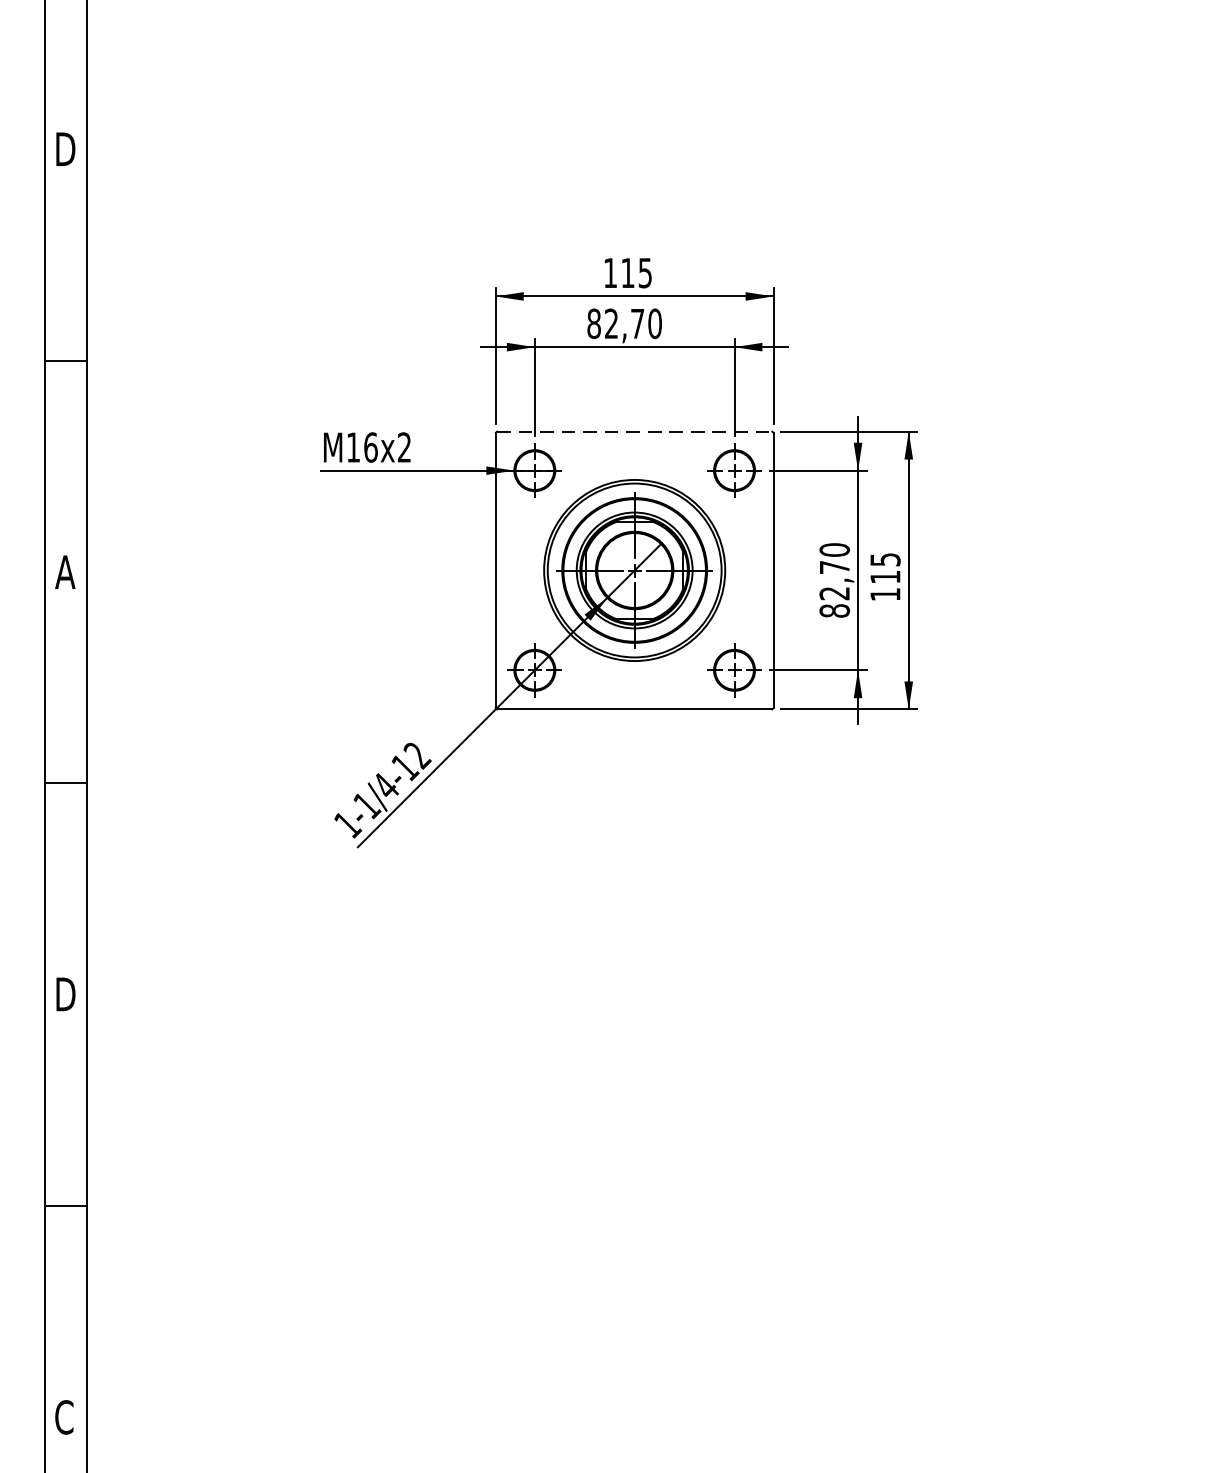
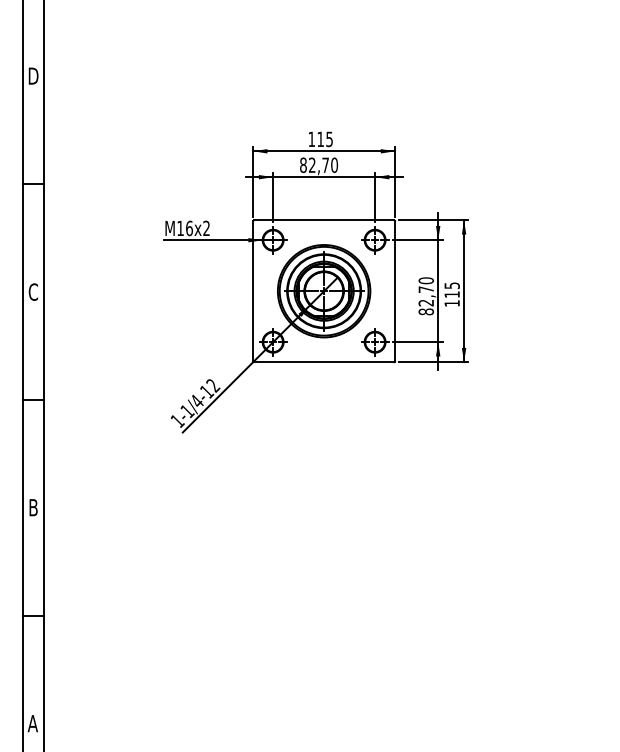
line: (635, 431) -> (324, 220), dashed -> solid
text: (65, 571) -> (33, 291), A -> C
text: (65, 994) -> (33, 507), D -> B
text: (63, 1417) -> (32, 723), C -> A

